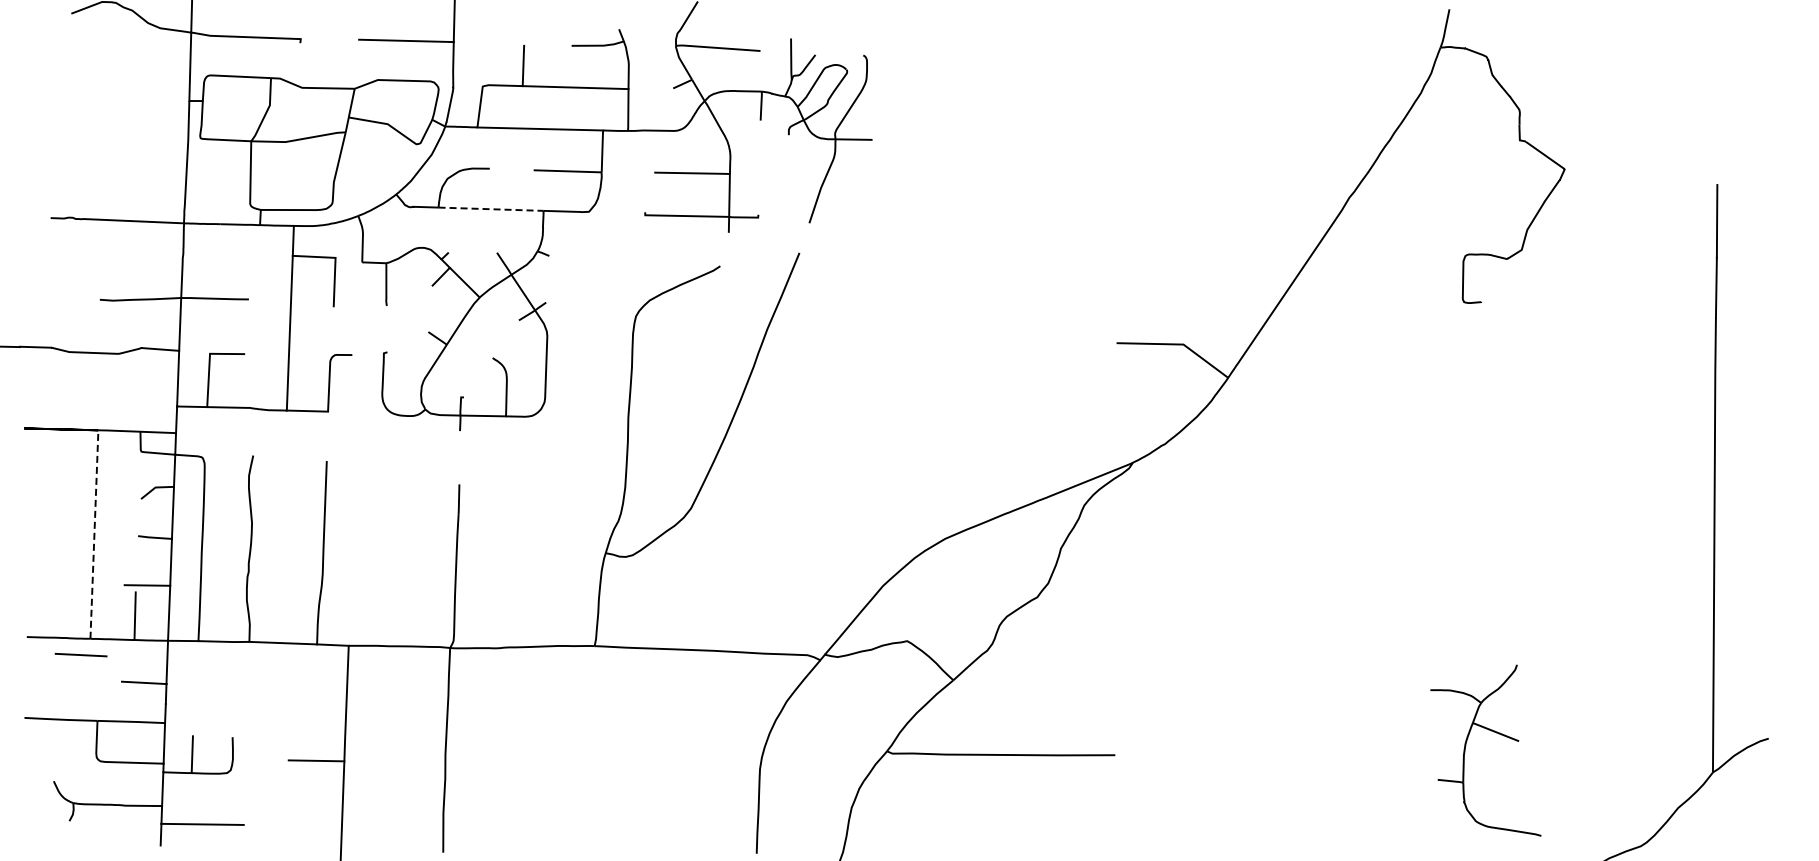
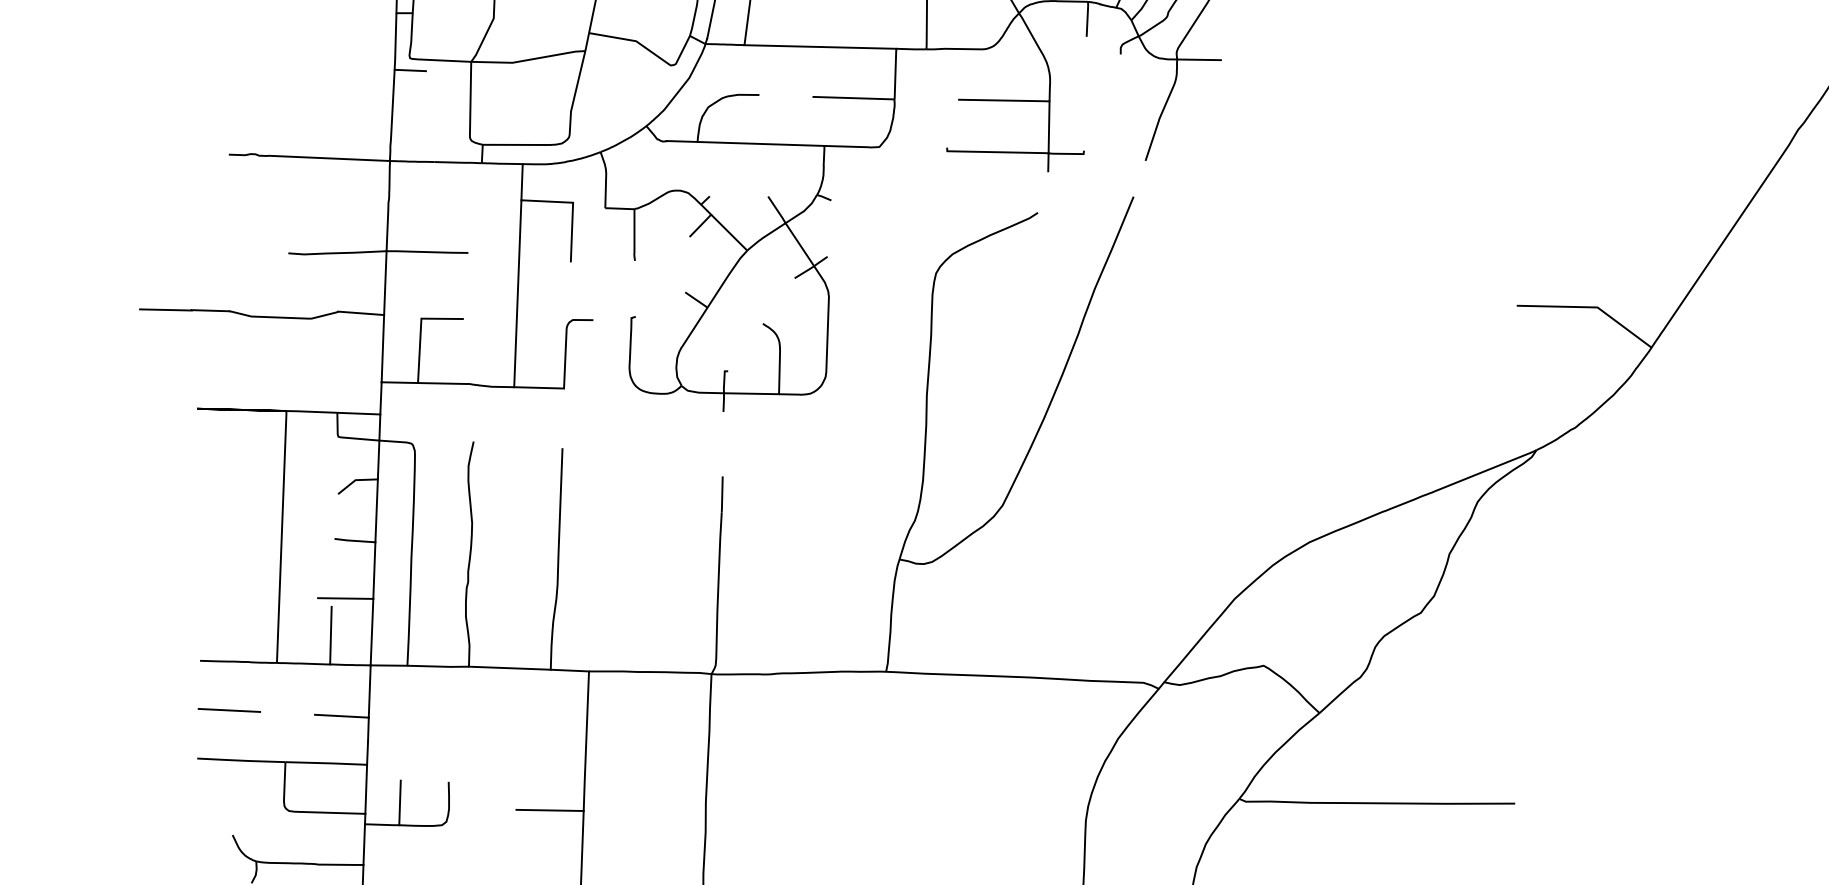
line: (200, 147) -> (409, 69), added
line: (491, 209) -> (761, 144), dashed -> solid
line: (94, 533) -> (281, 535), dashed -> solid
line: (80, 654) -> (228, 709), moved

